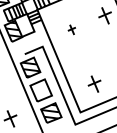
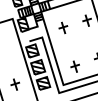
part: (72, 29) -> (63, 27), size x1.67
hatch: (40, 90) -> (37, 67), added

